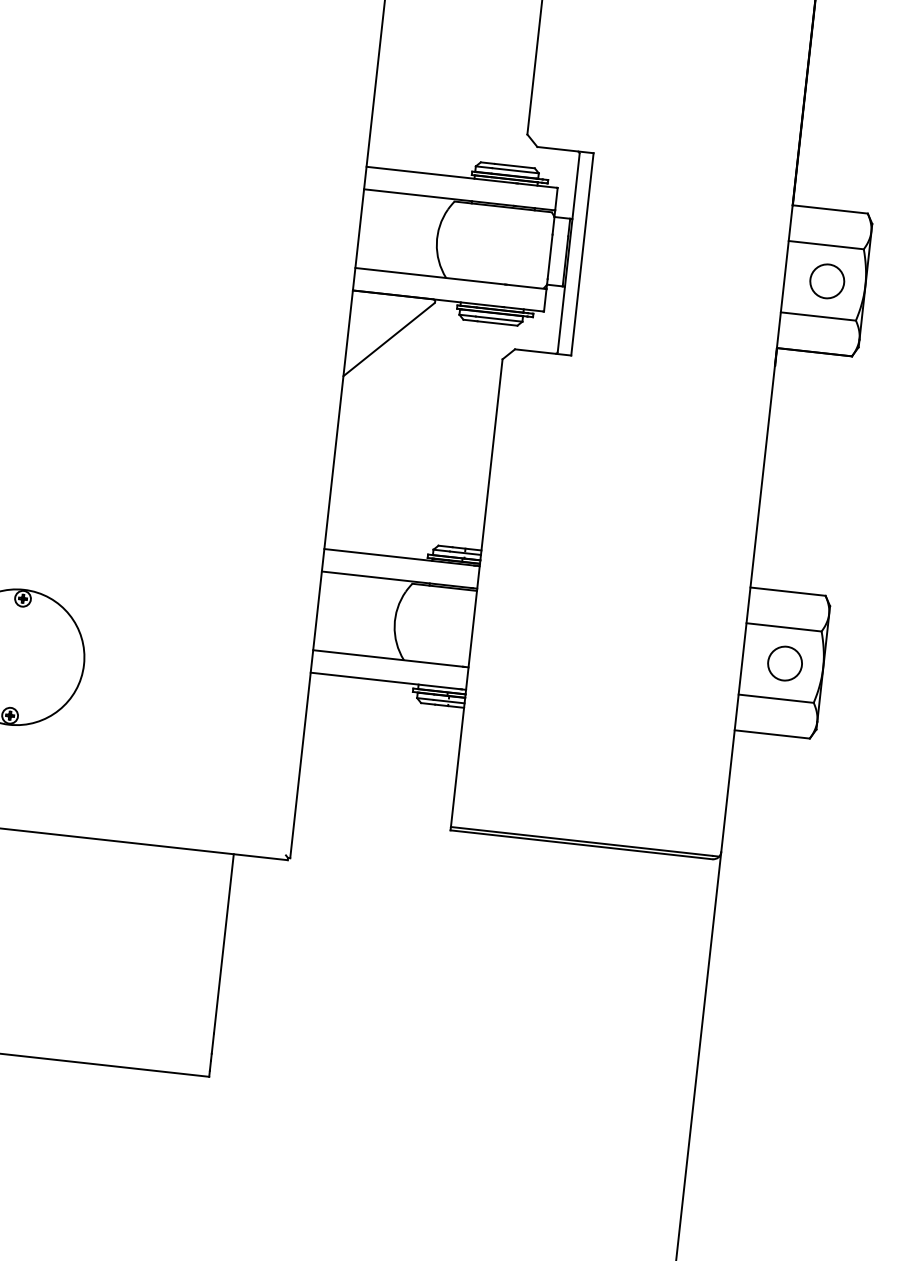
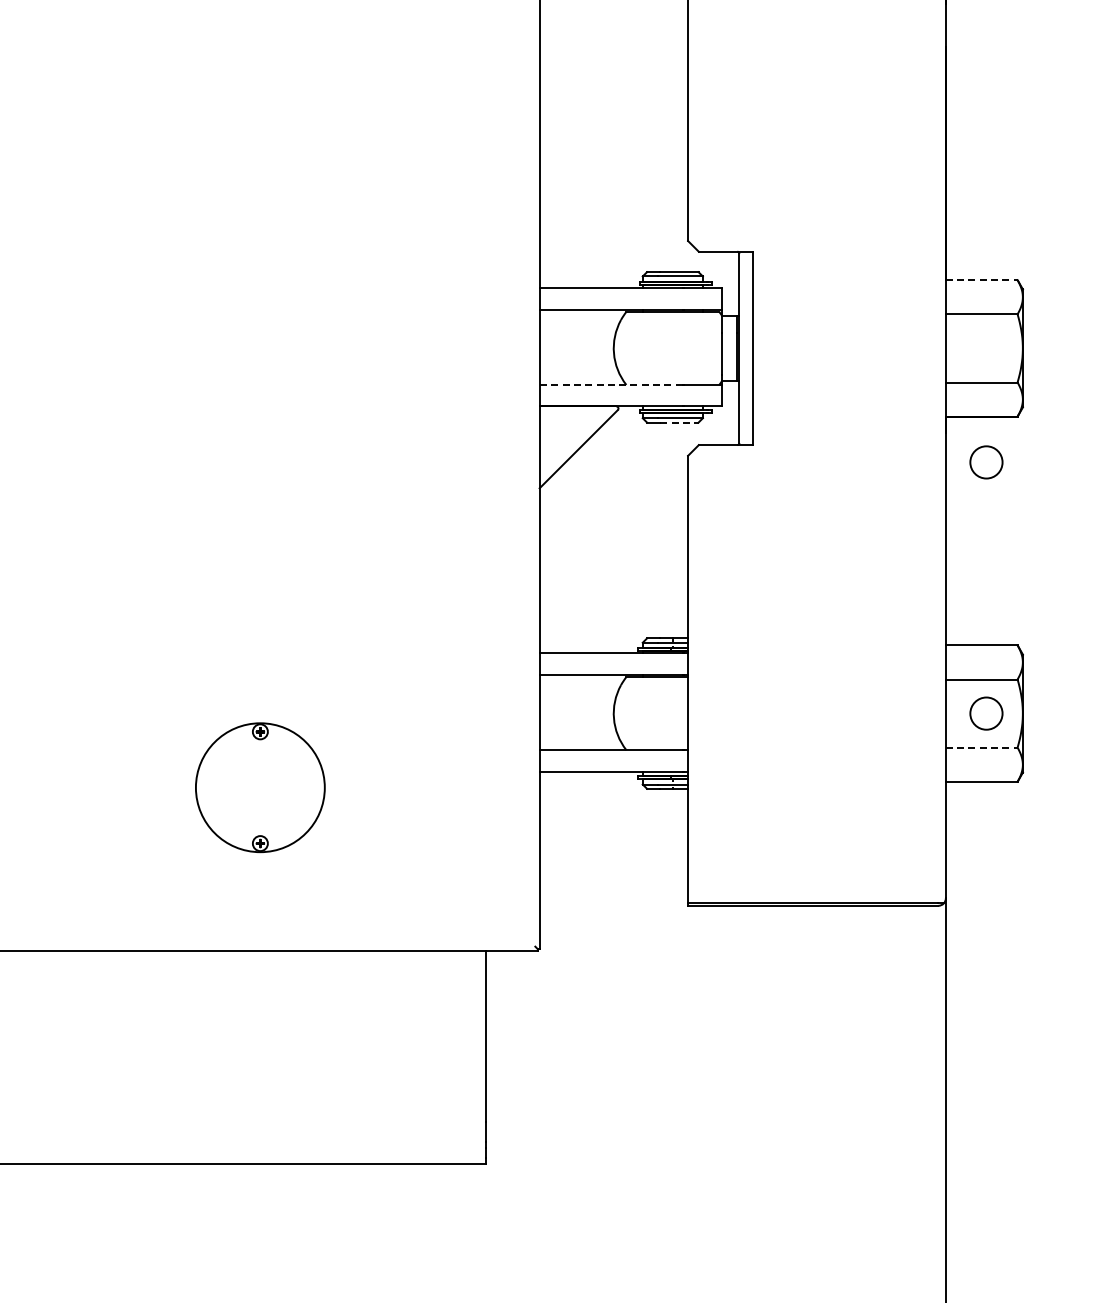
line: (829, 209) -> (981, 280), solid -> dashed
line: (430, 275) -> (611, 384), solid -> dashed
circle: (827, 281) -> (986, 462), moved
line: (498, 323) -> (680, 422), solid -> dashed
line: (775, 698) -> (981, 747), solid -> dashed

